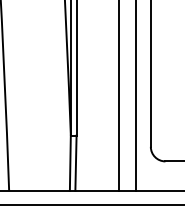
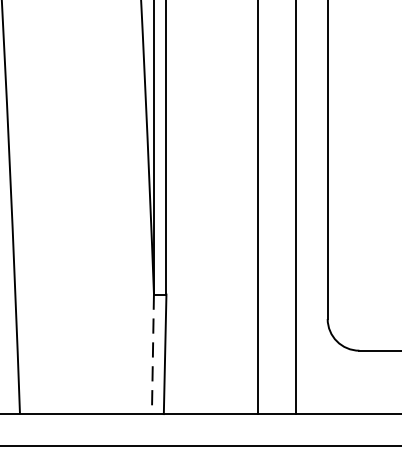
line: (70, 163) -> (153, 355), solid -> dashed

